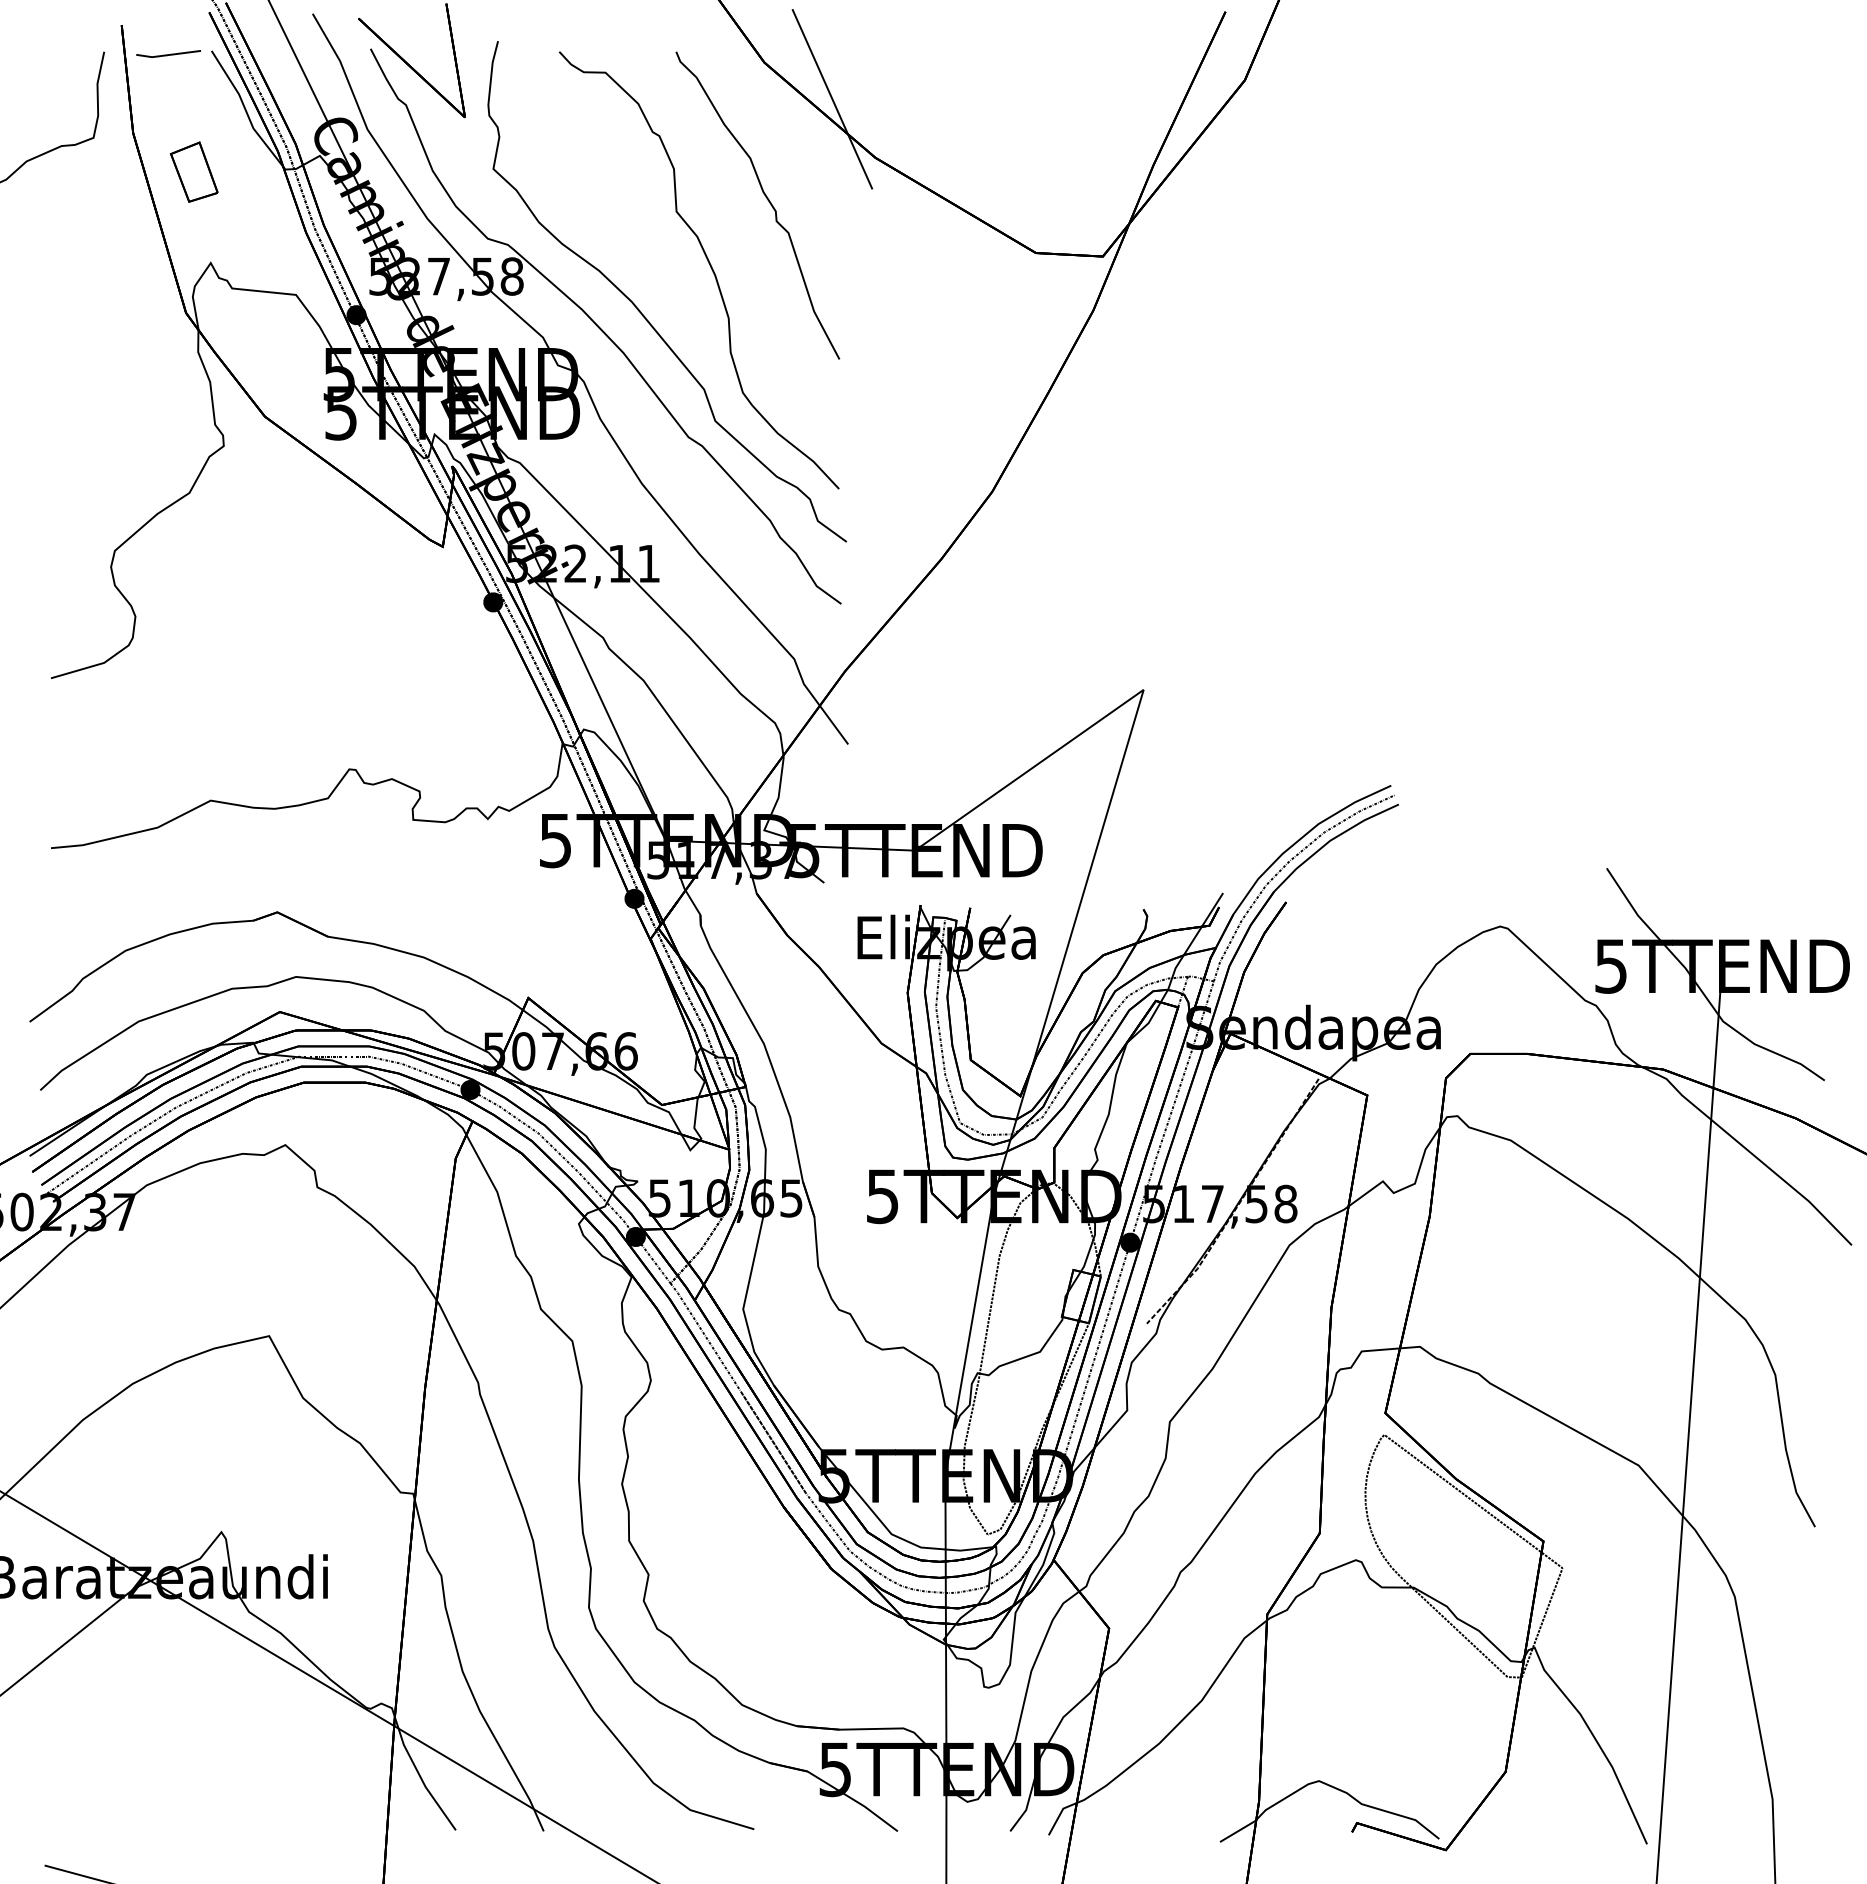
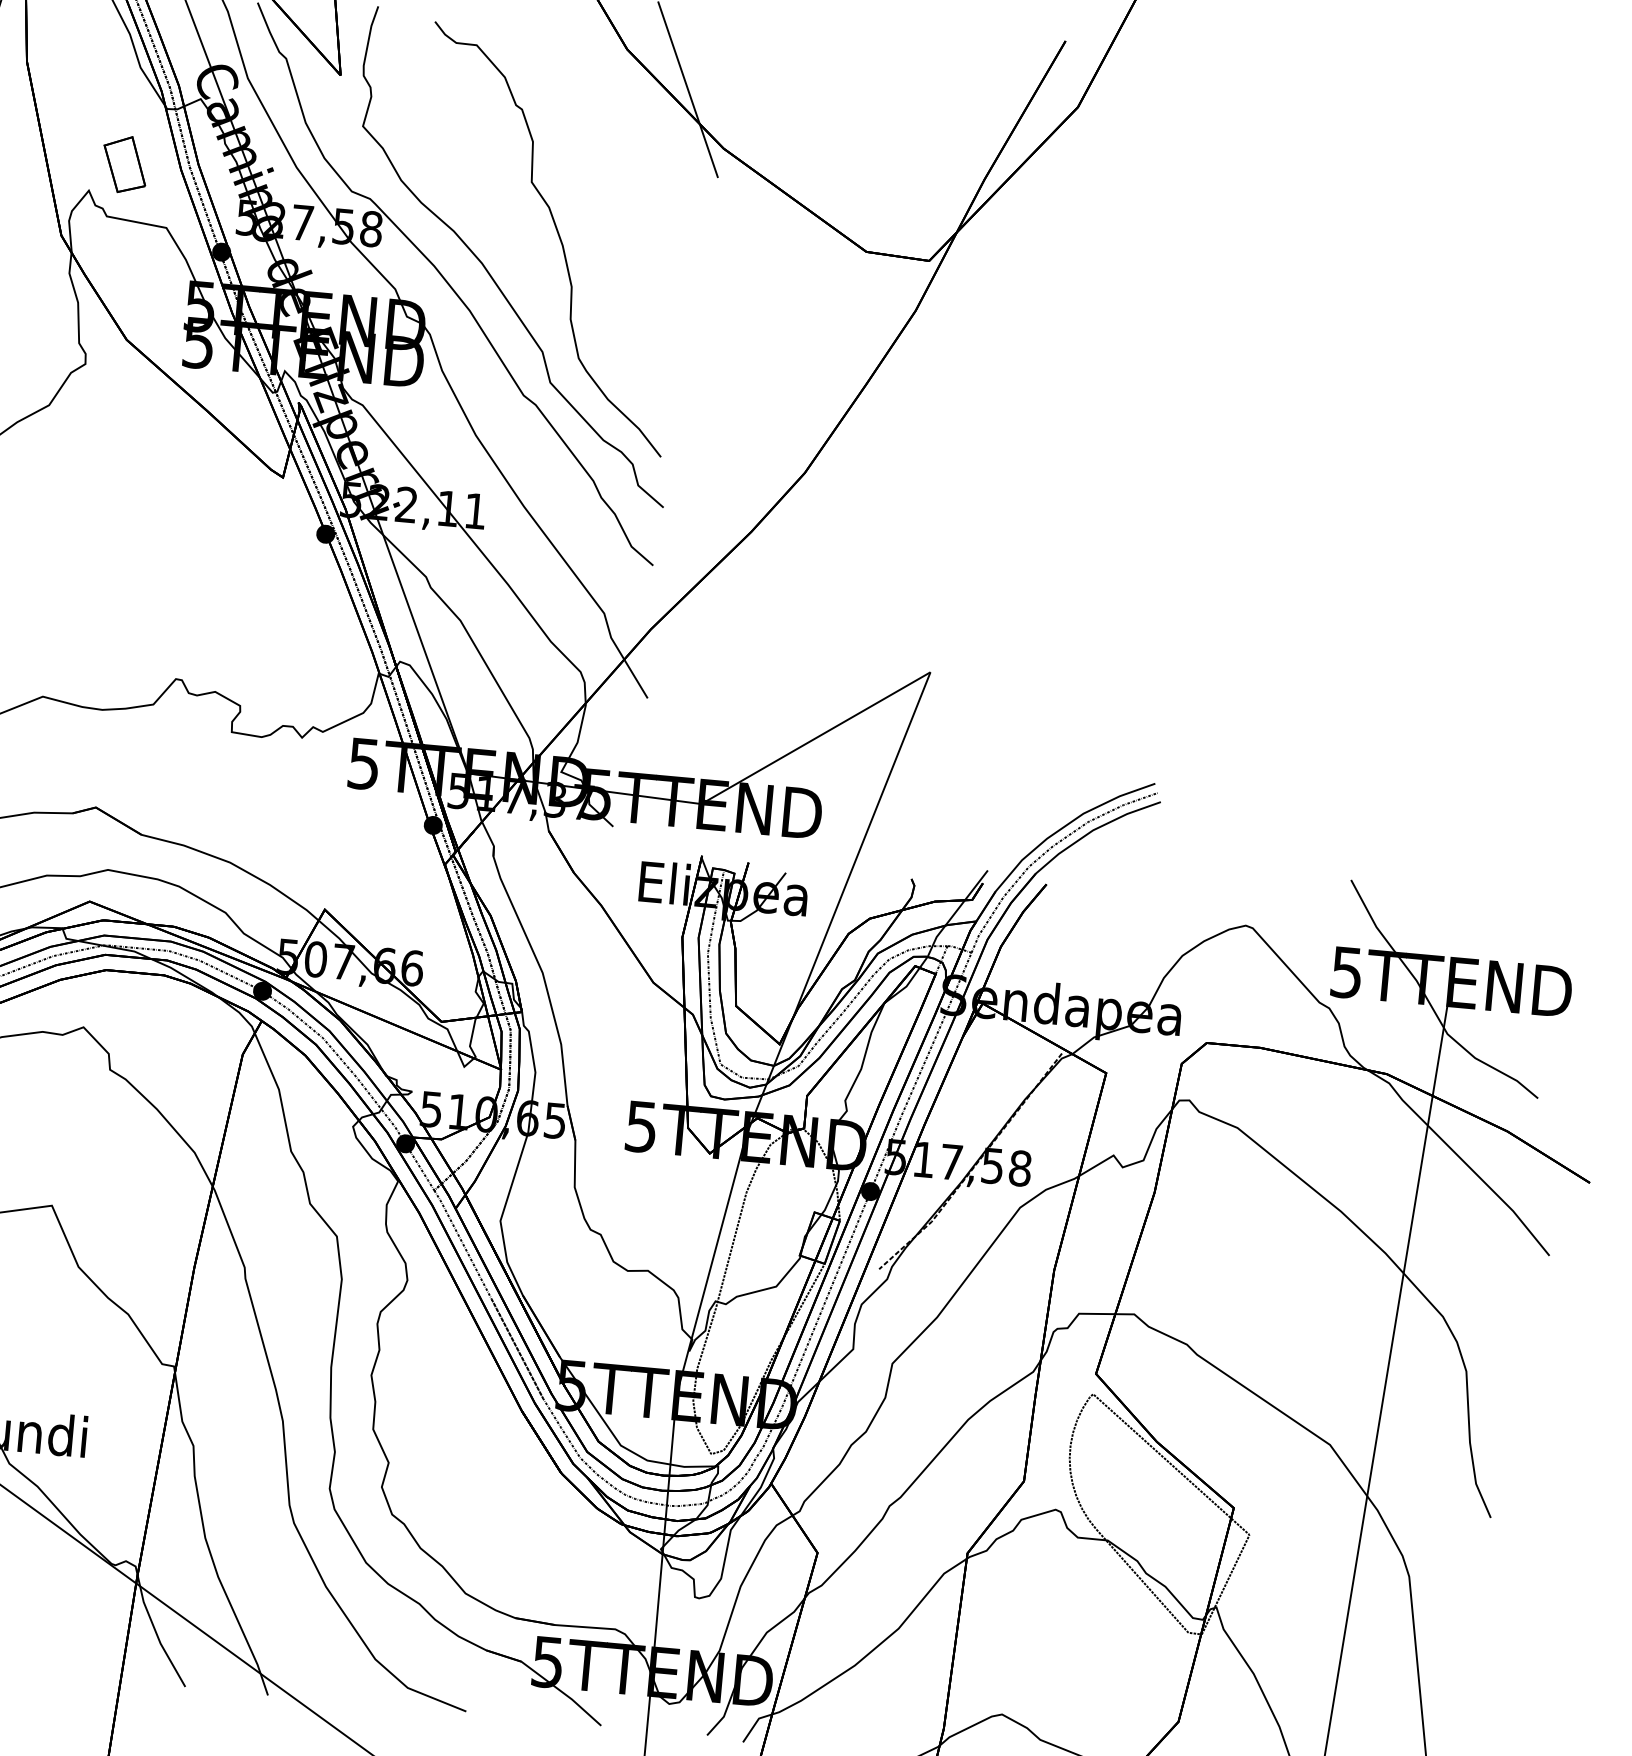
part: (193, 171) -> (124, 163), moved
part: (767, 200) -> (618, 179), removed

